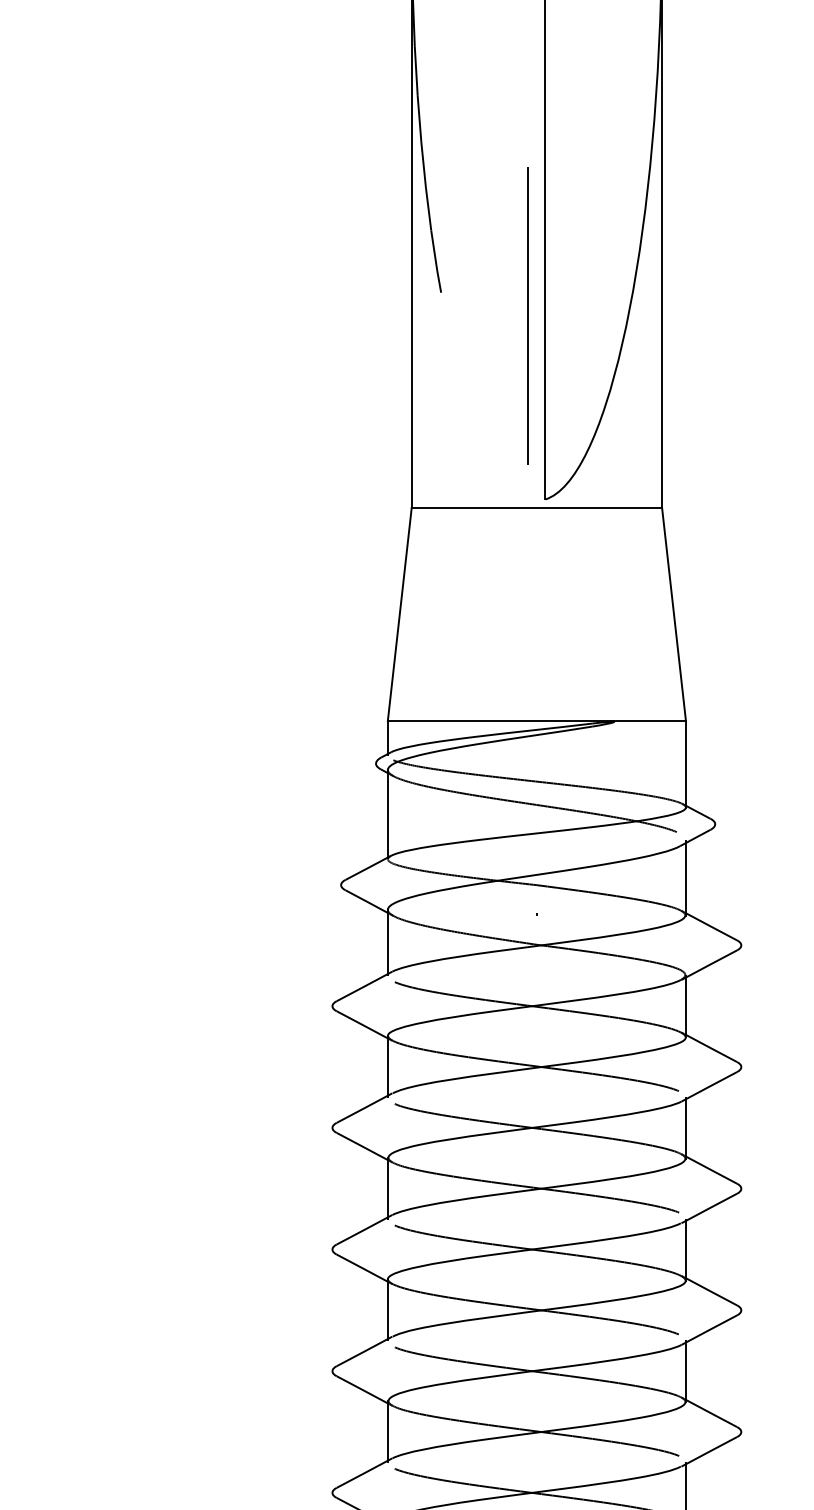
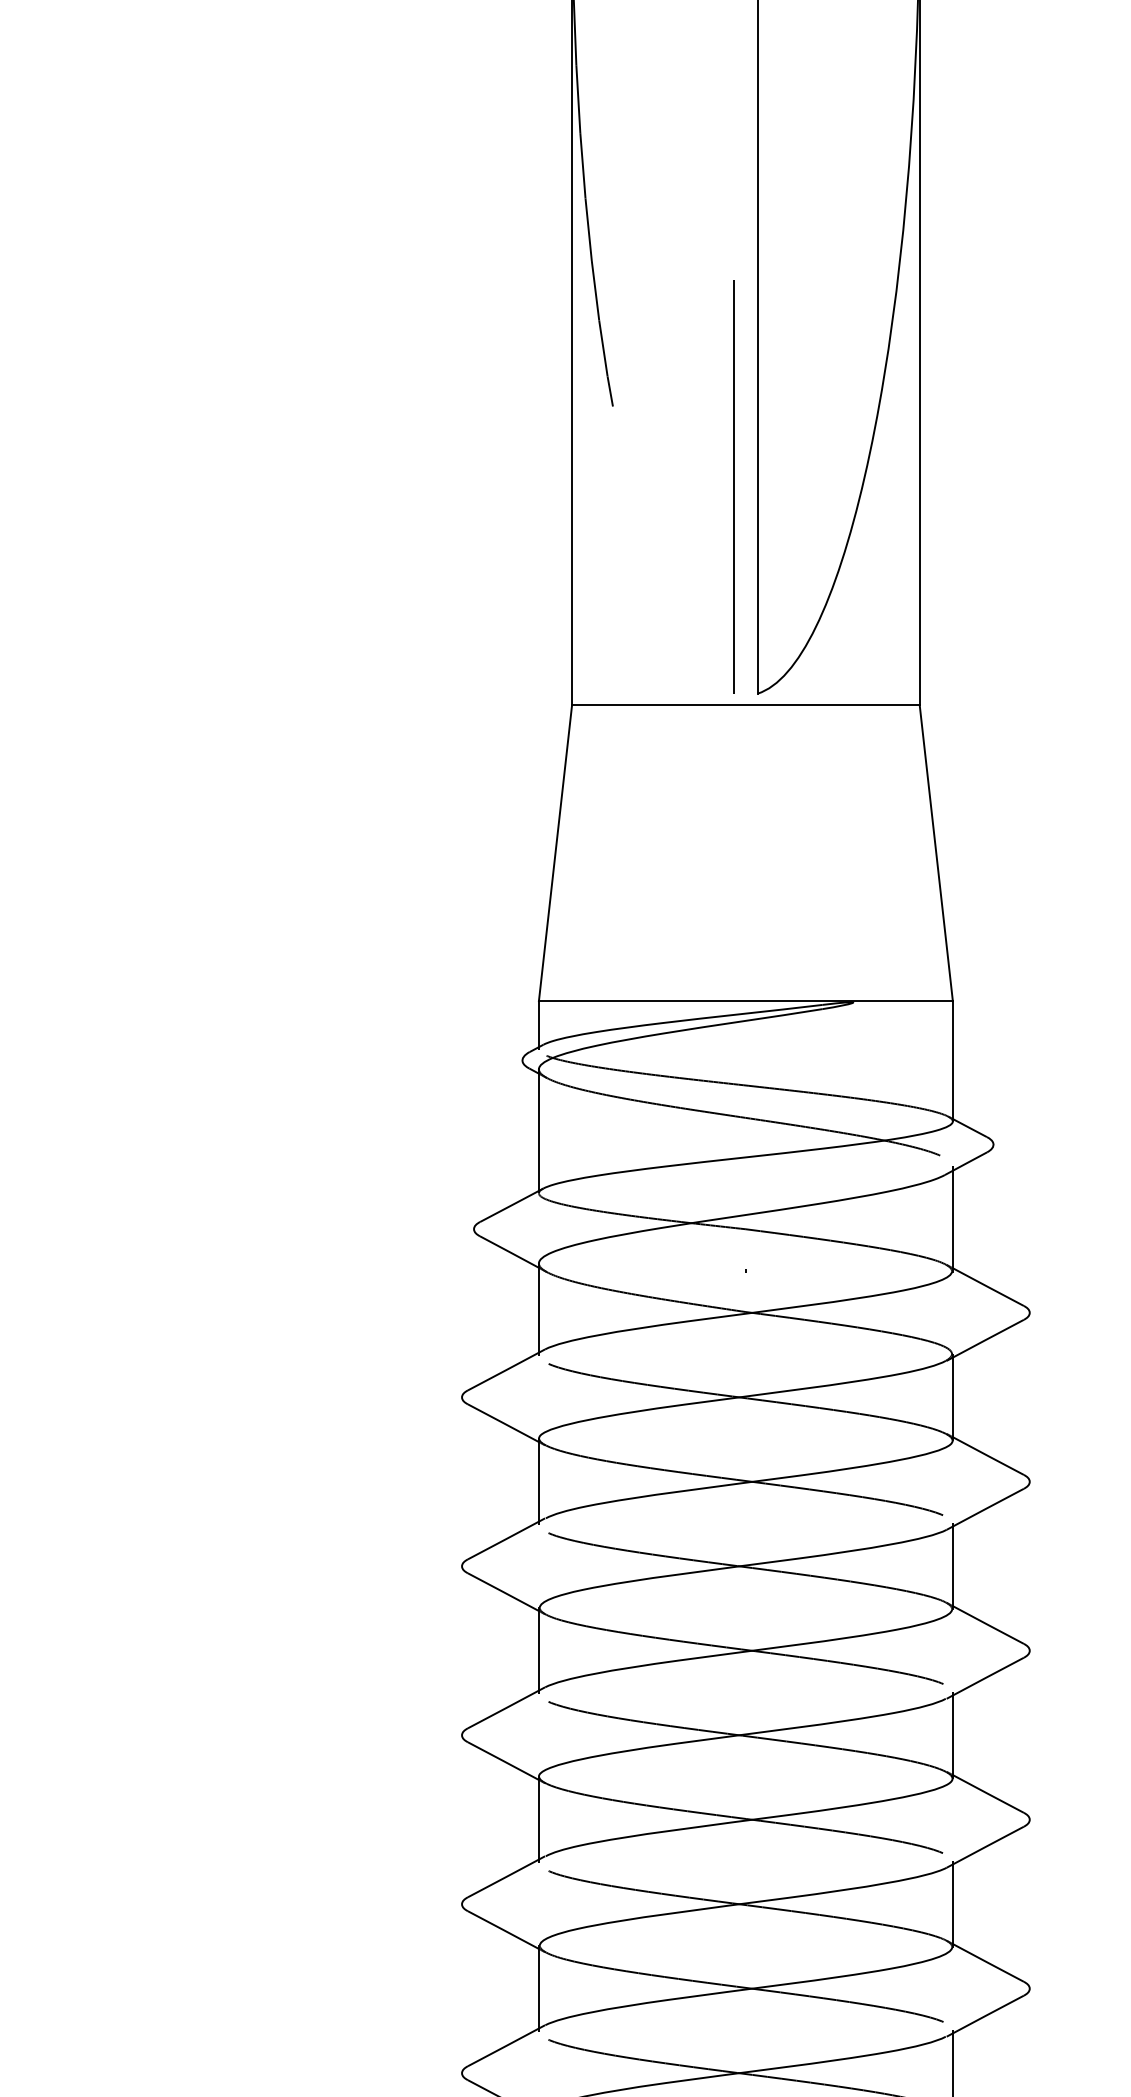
line: (527, 315) -> (733, 486), moved

